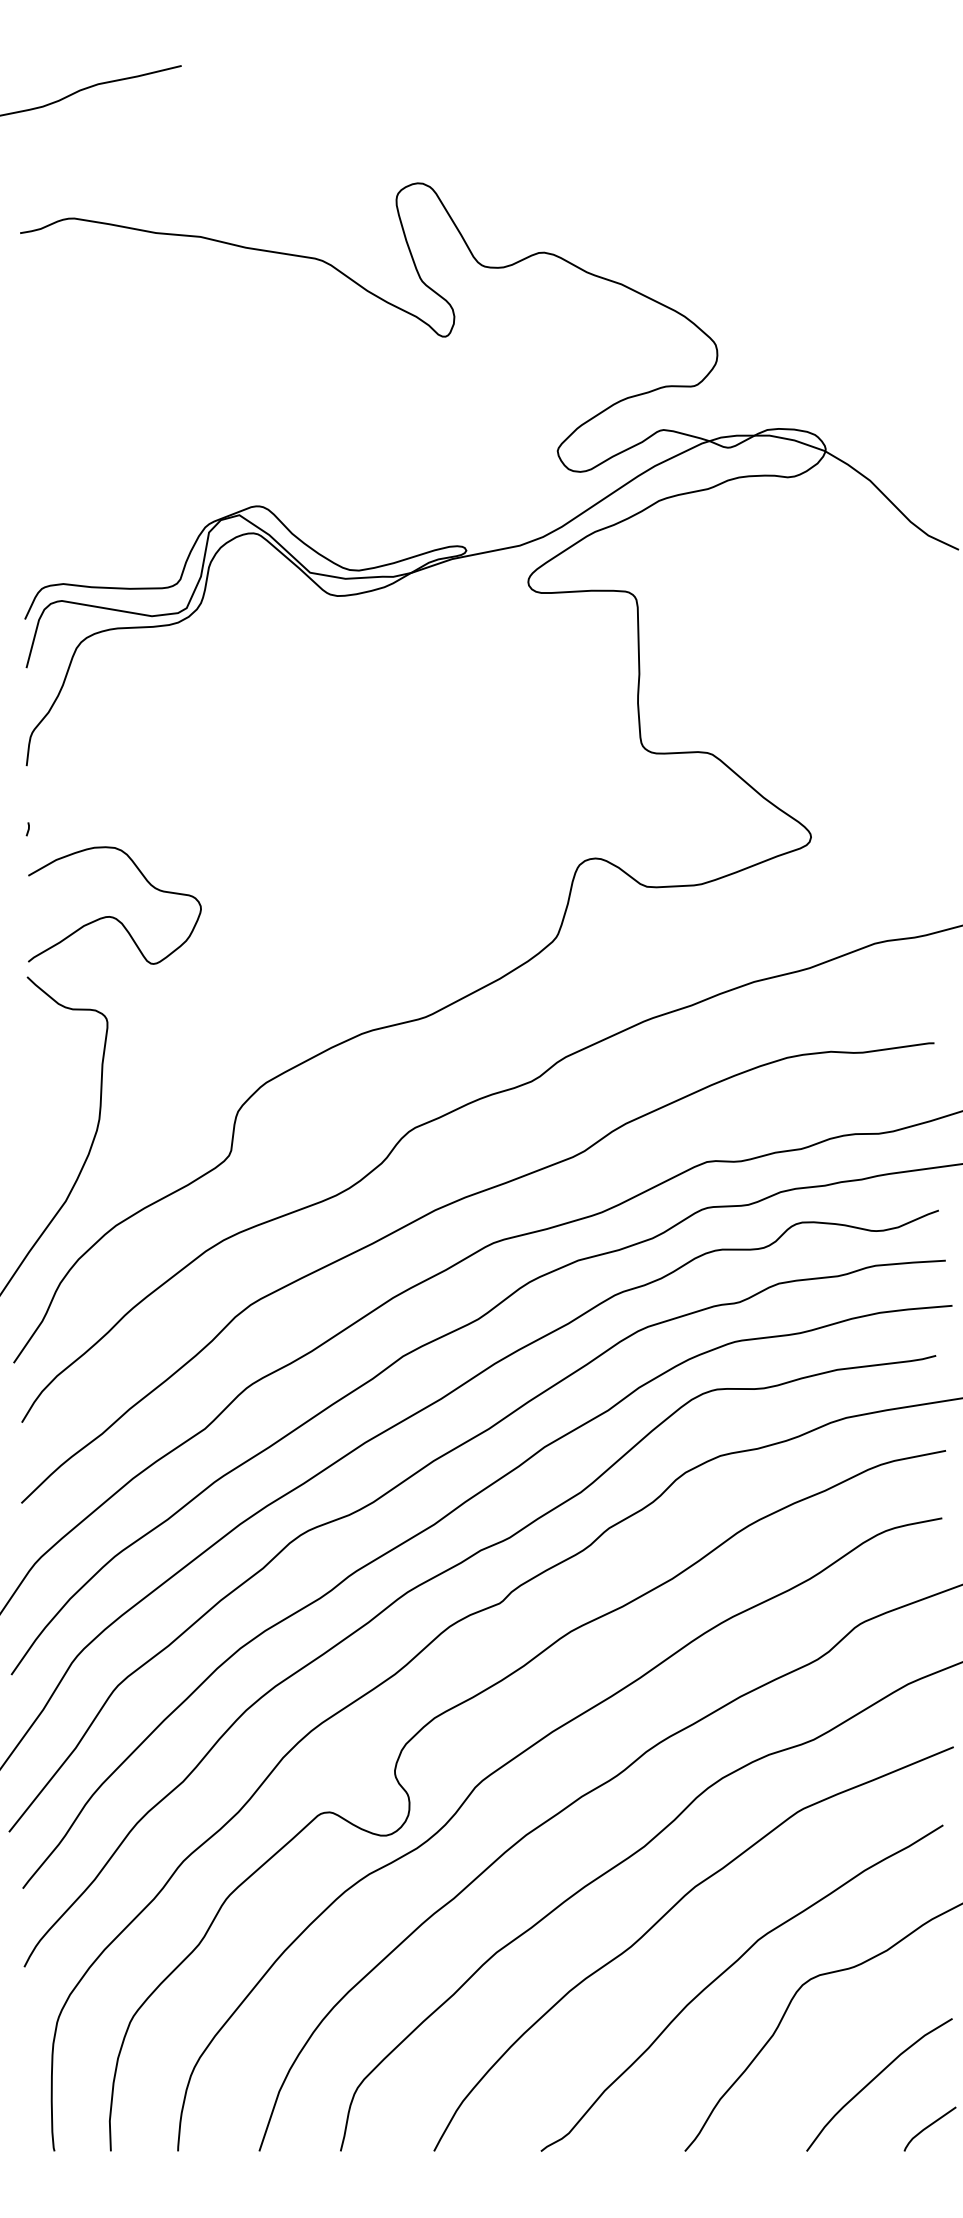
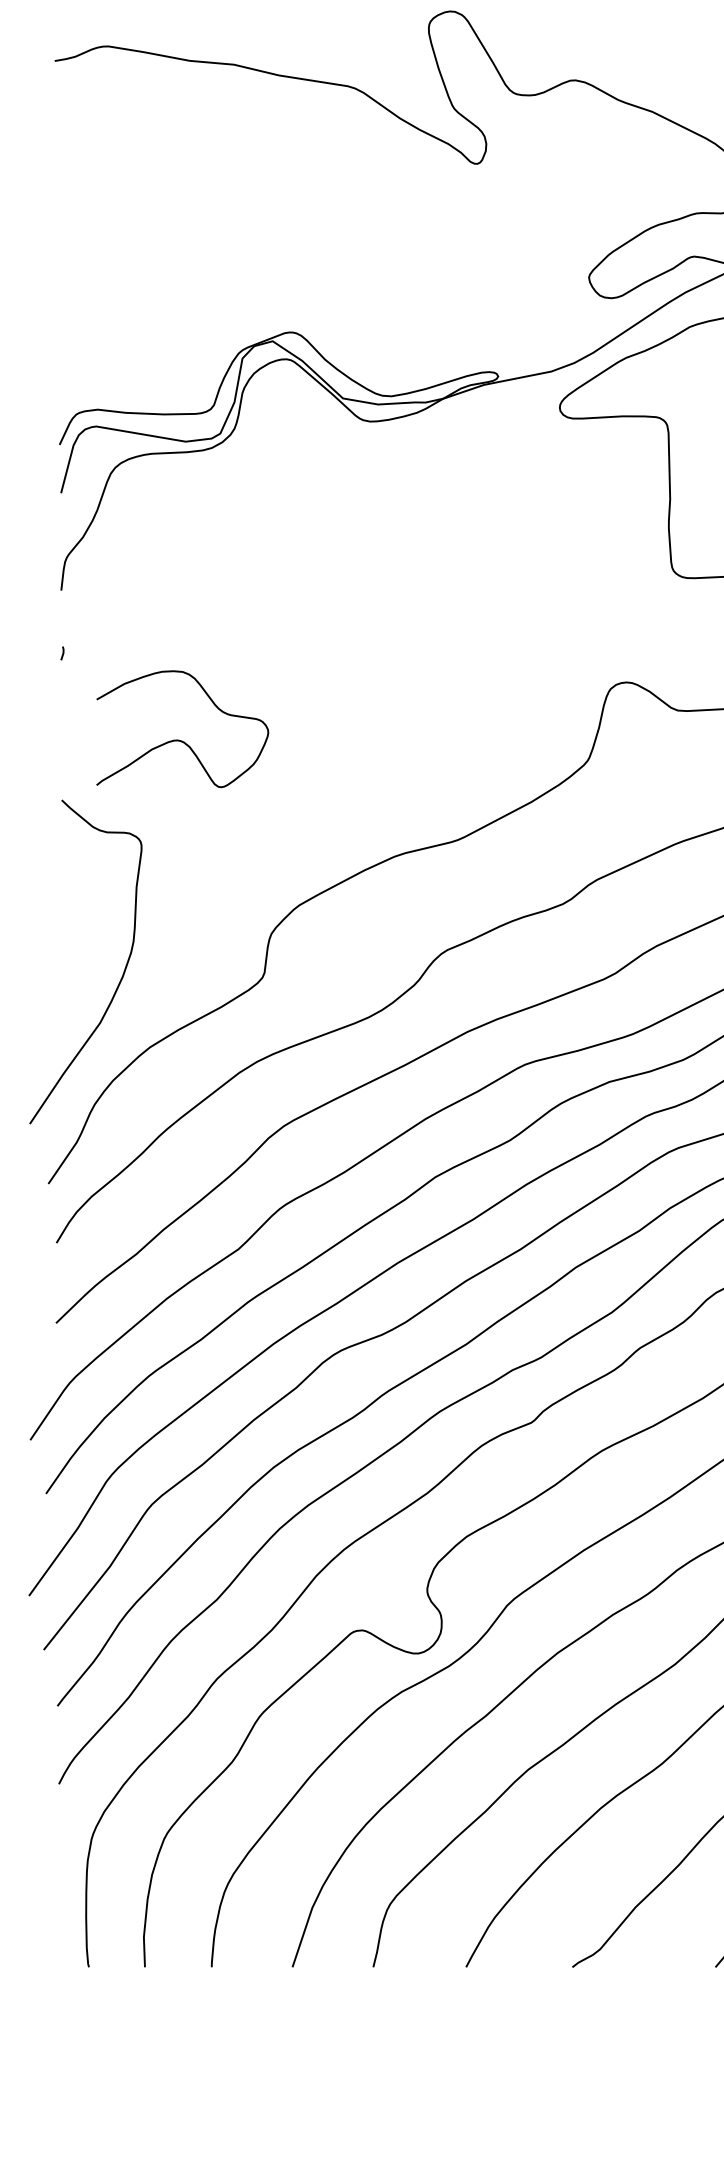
curve: (113, 916) -> (181, 740), moved

